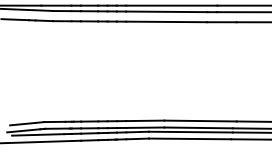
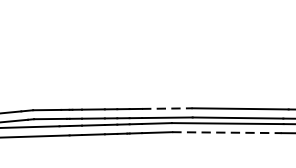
line: (145, 120) -> (167, 108), solid -> dashed
line: (190, 138) -> (227, 132), solid -> dashed

